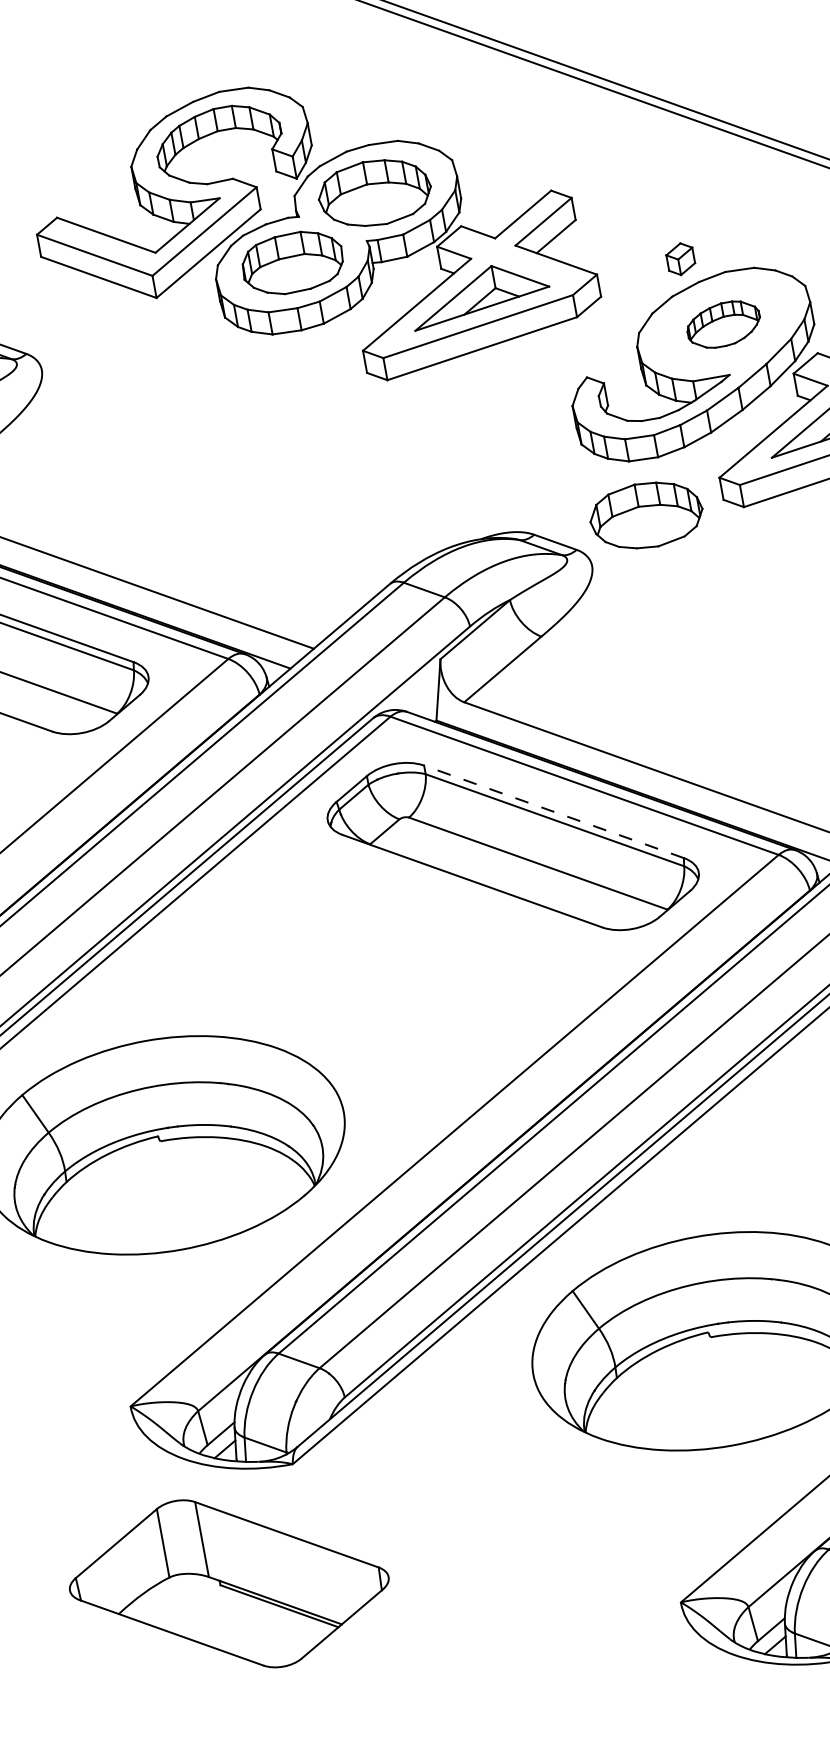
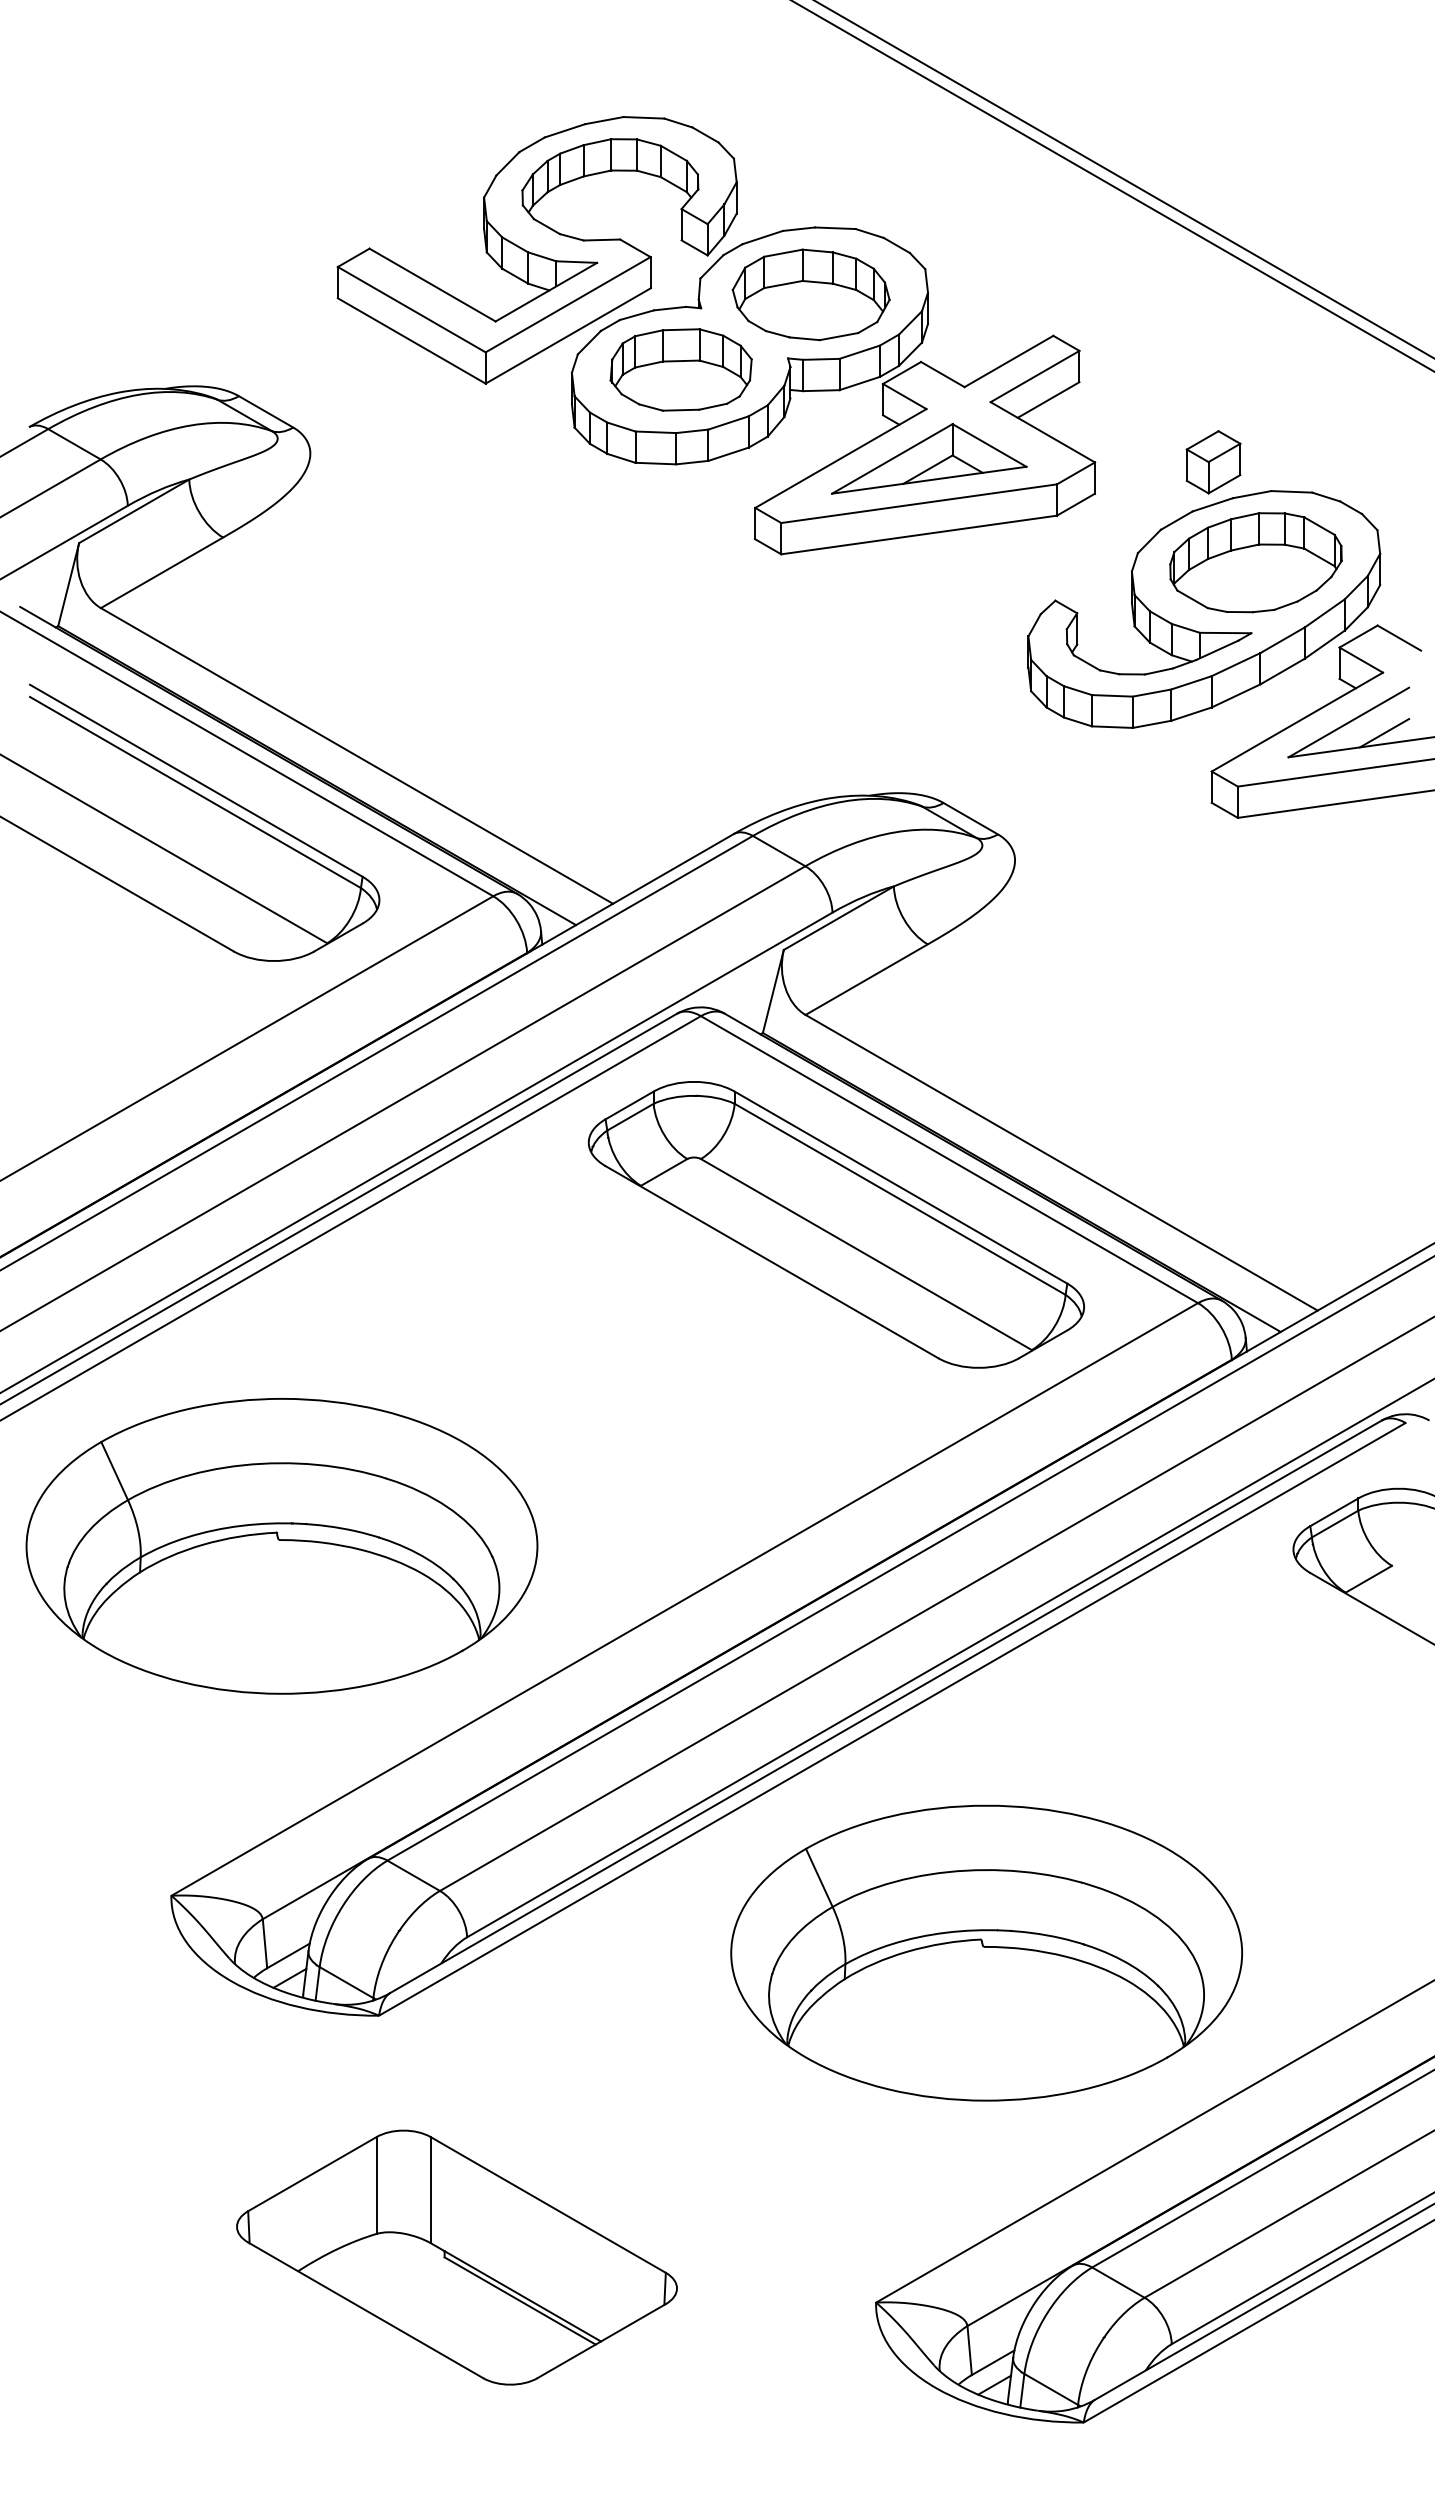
part: (680, 259) -> (1213, 462), size x1.43
part: (723, 324) -> (1255, 562), size x1.67
part: (645, 515) -> (1101, 804), removed
line: (553, 811) -> (900, 1187), dashed -> solid
part: (228, 1583) -> (456, 2257), moved

